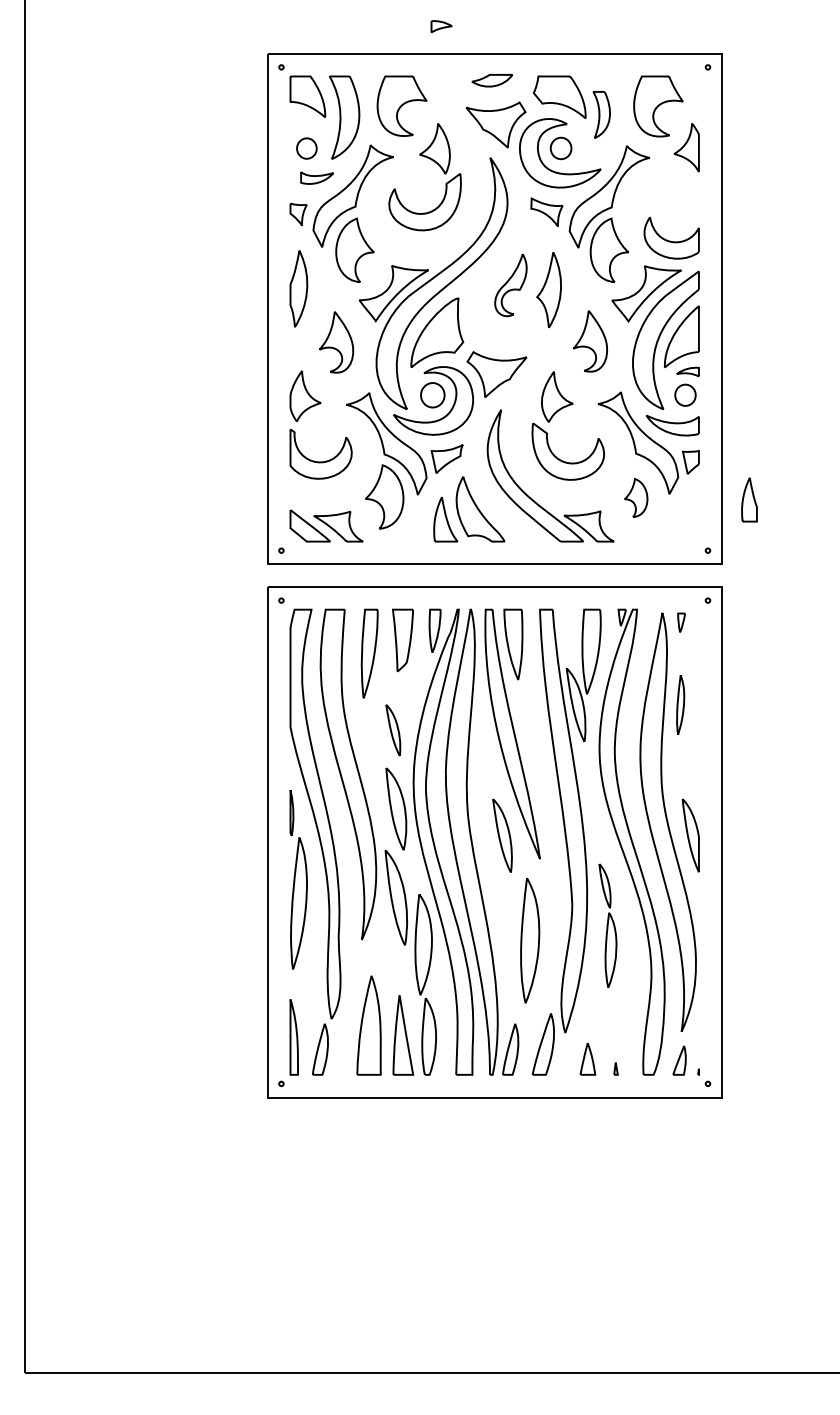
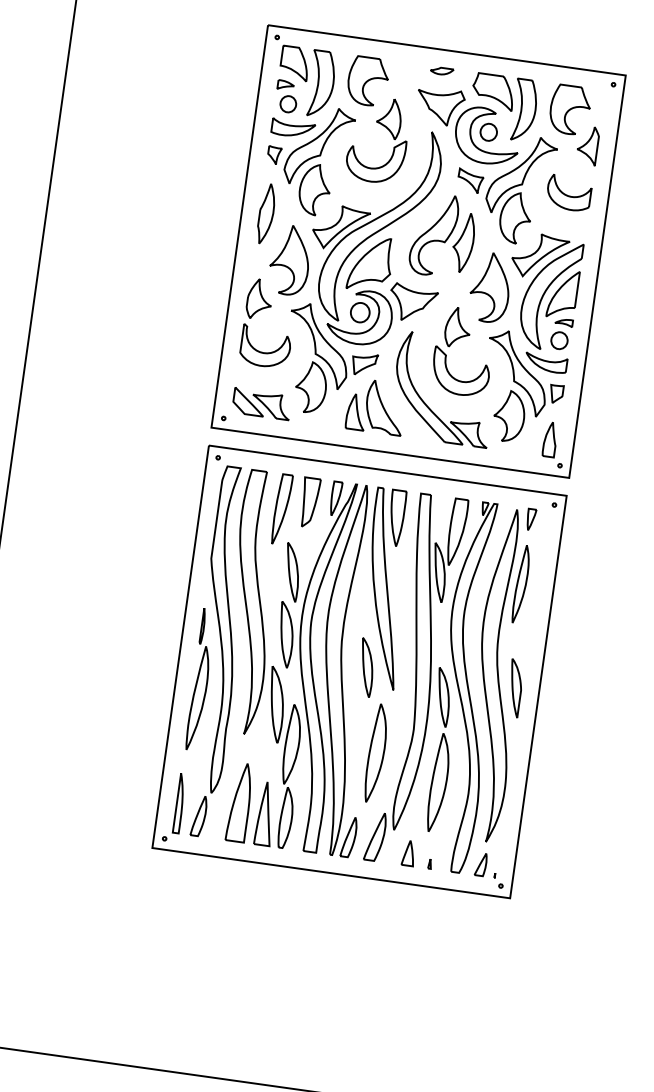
part: (441, 26) -> (285, 85), moved
part: (492, 80) -> (442, 71), size x0.71
part: (601, 114) -> (524, 110), size x1.67
part: (316, 177) -> (292, 128), size x1.67
part: (671, 237) -> (569, 192), moved
part: (510, 285) -> (433, 234), size x1.67
part: (590, 341) -> (490, 287), size x1.43
part: (336, 342) -> (290, 260), size x1.43
part: (635, 497) -> (508, 415), size x1.67
part: (749, 499) -> (550, 439), moved
part: (681, 622) -> (531, 519), size x1.43
part: (680, 704) -> (521, 583), size x1.67
part: (393, 730) -> (292, 572), size x1.43
part: (607, 925) -> (439, 750), size x1.67

